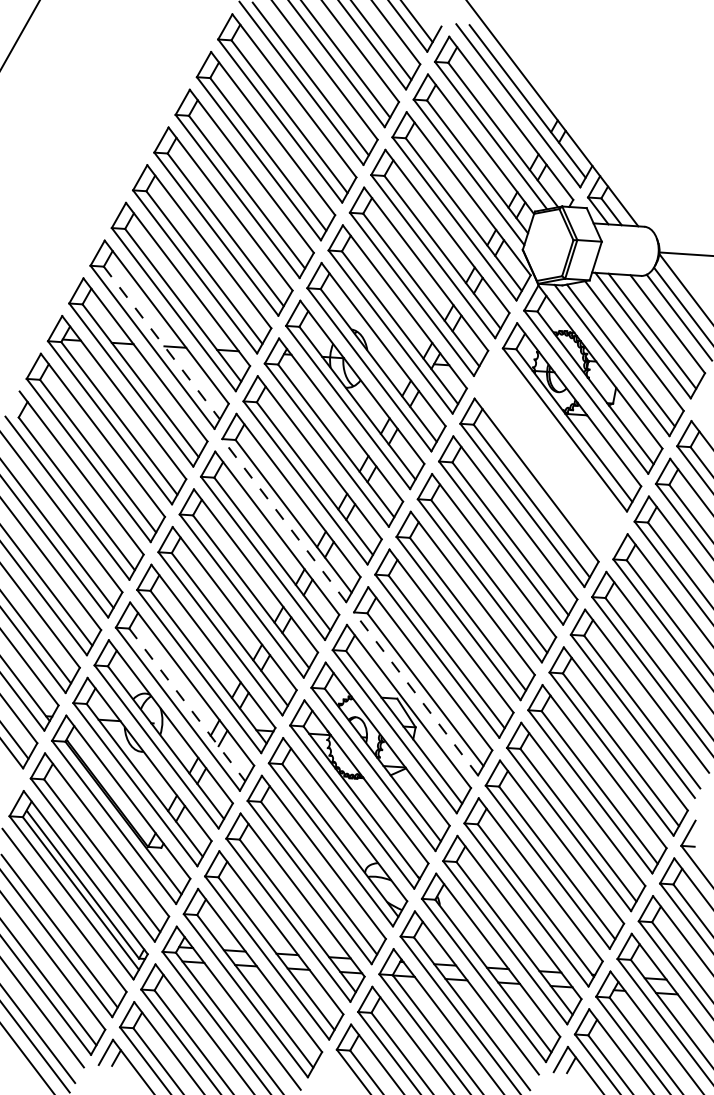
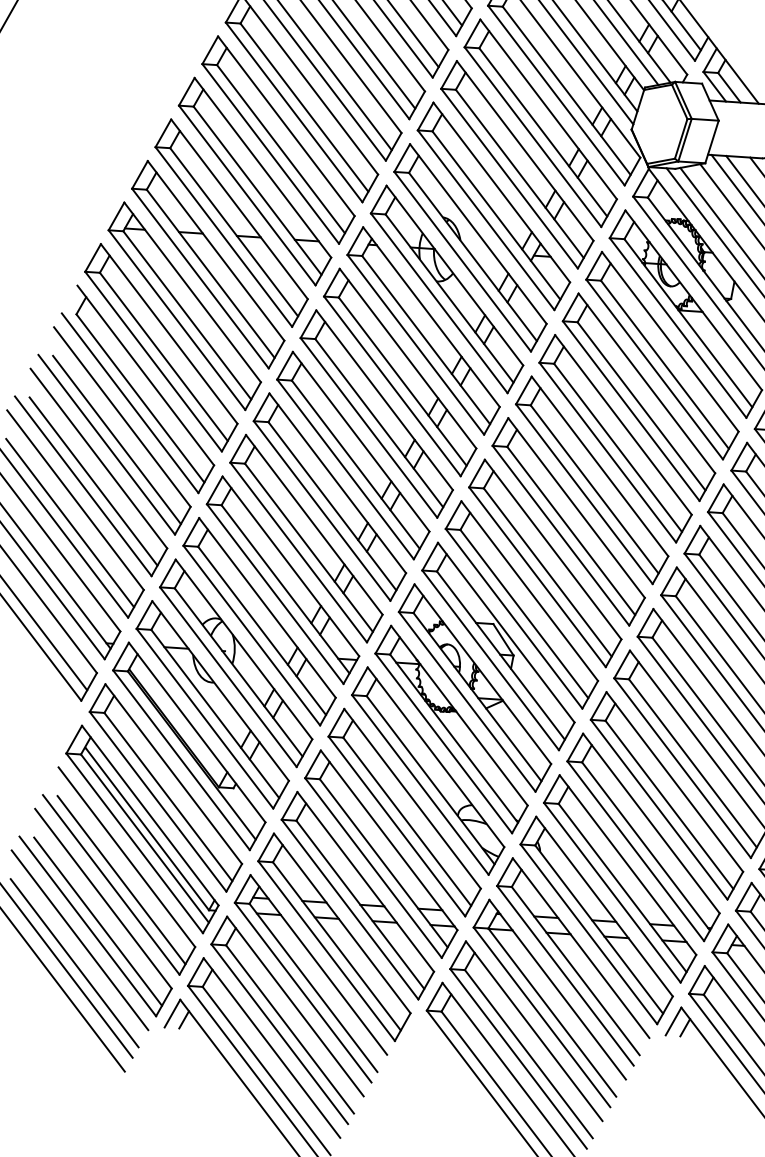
line: (161, 343) -> (233, 232), dashed -> solid
part: (550, 454) -> (662, 355), added
line: (284, 520) -> (369, 427), dashed -> solid
line: (415, 693) -> (513, 618), dashed -> solid
line: (187, 704) -> (262, 630), dashed -> solid

